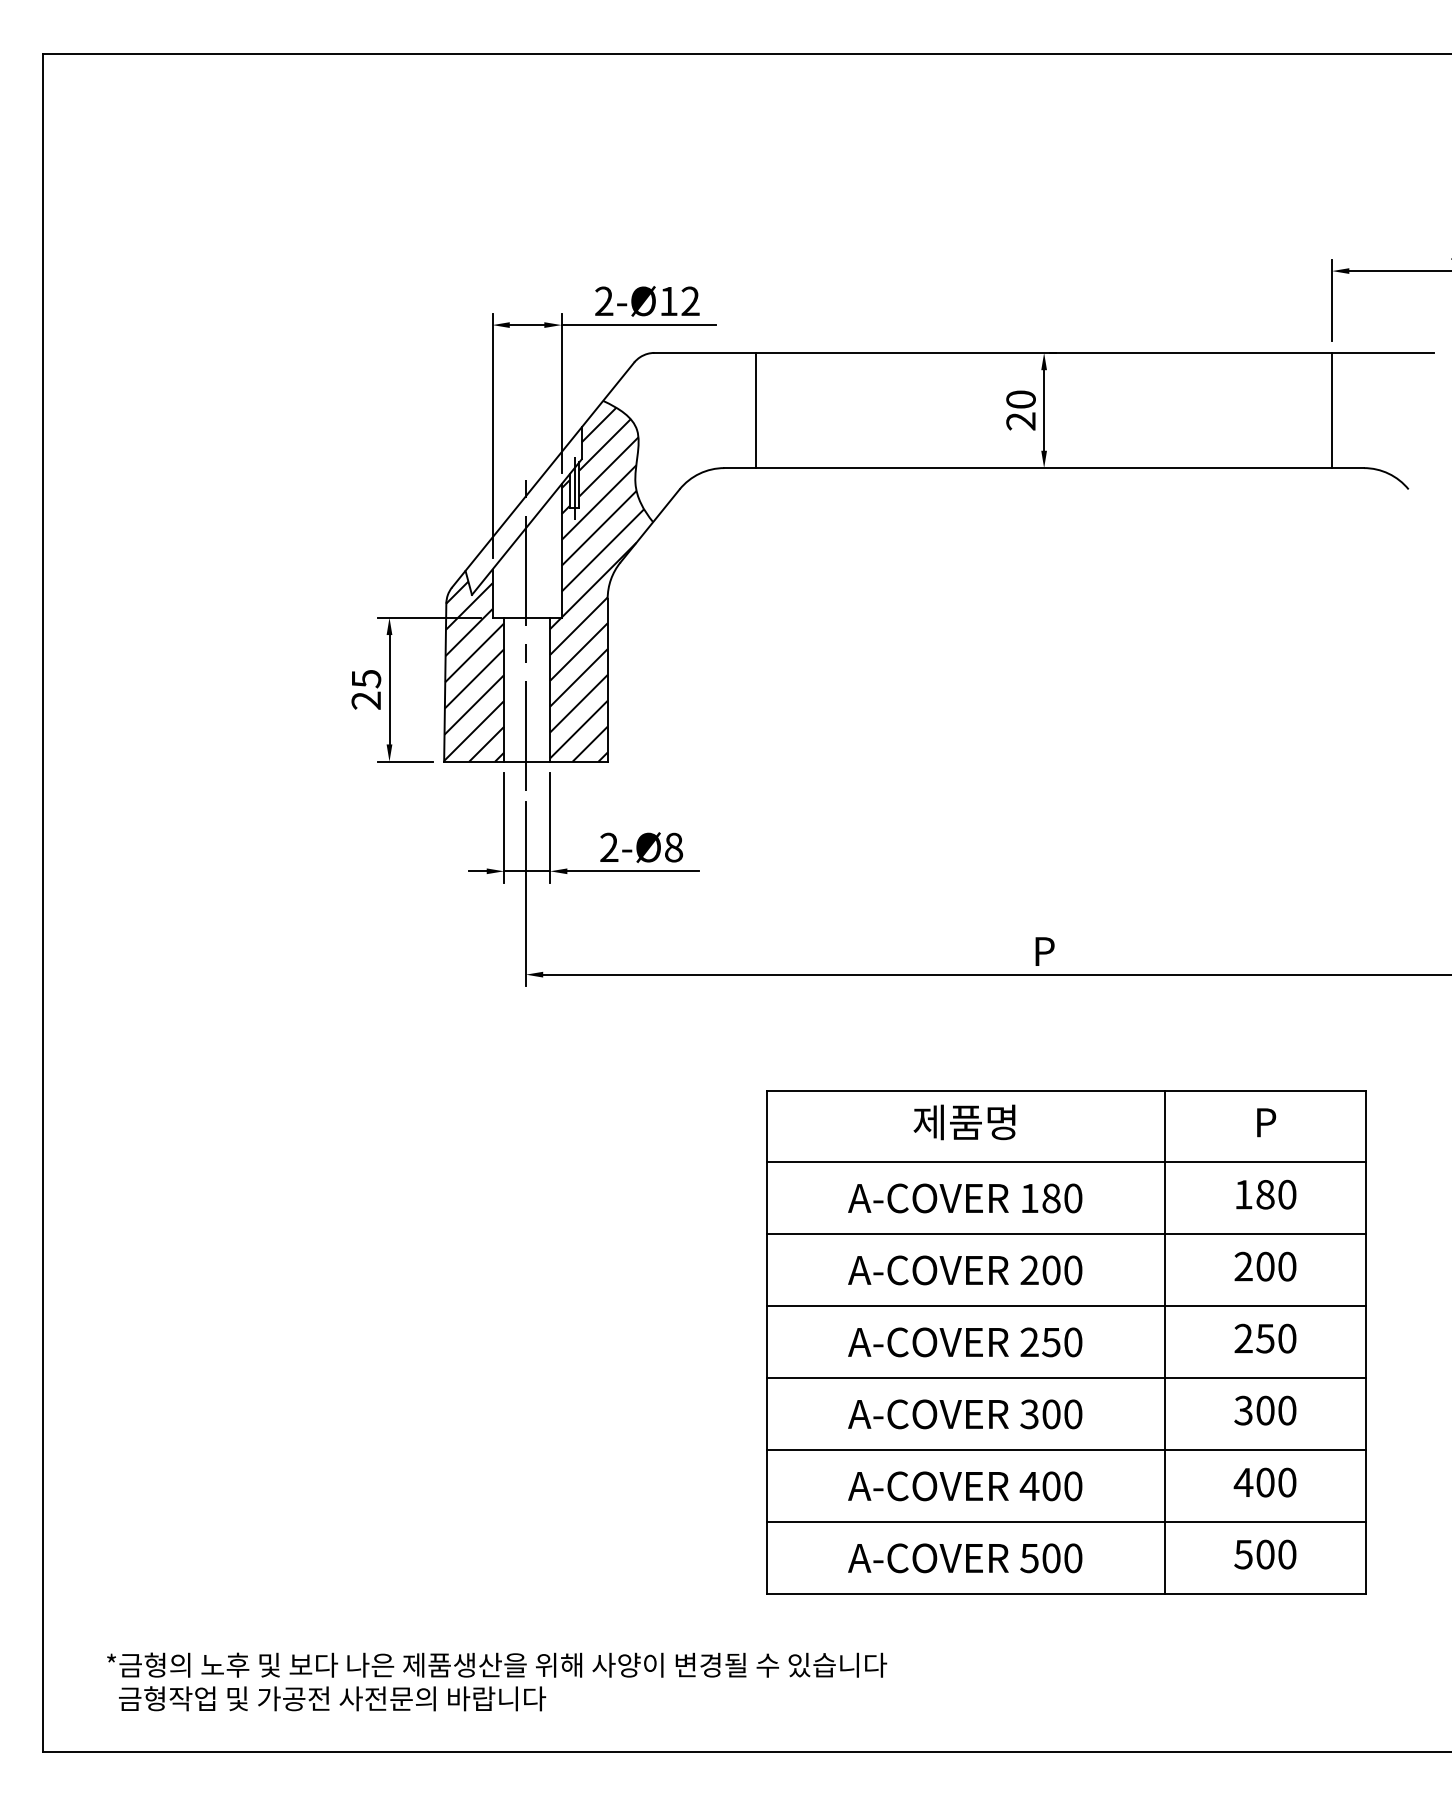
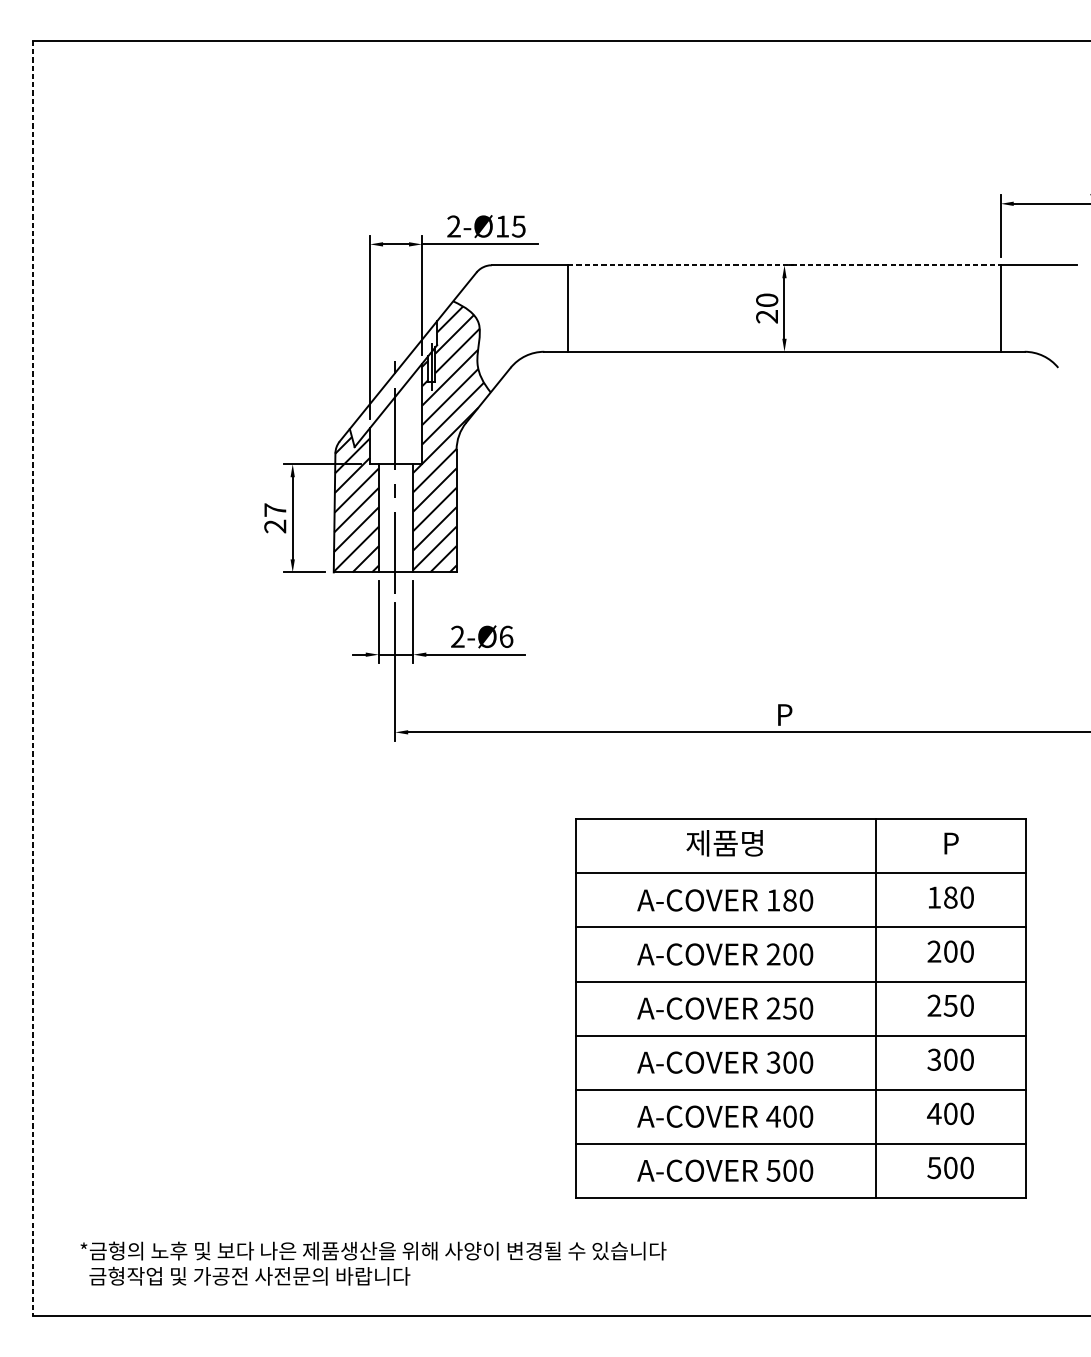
text: (690, 301) -> (518, 226), 2-Ø12 -> 2-Ø15
line: (1044, 352) -> (784, 264), solid -> dashed
text: (366, 678) -> (275, 509), 25 -> 27
text: (674, 847) -> (506, 636), 2-Ø8 -> 2-Ø6
line: (43, 902) -> (32, 678), solid -> dashed

